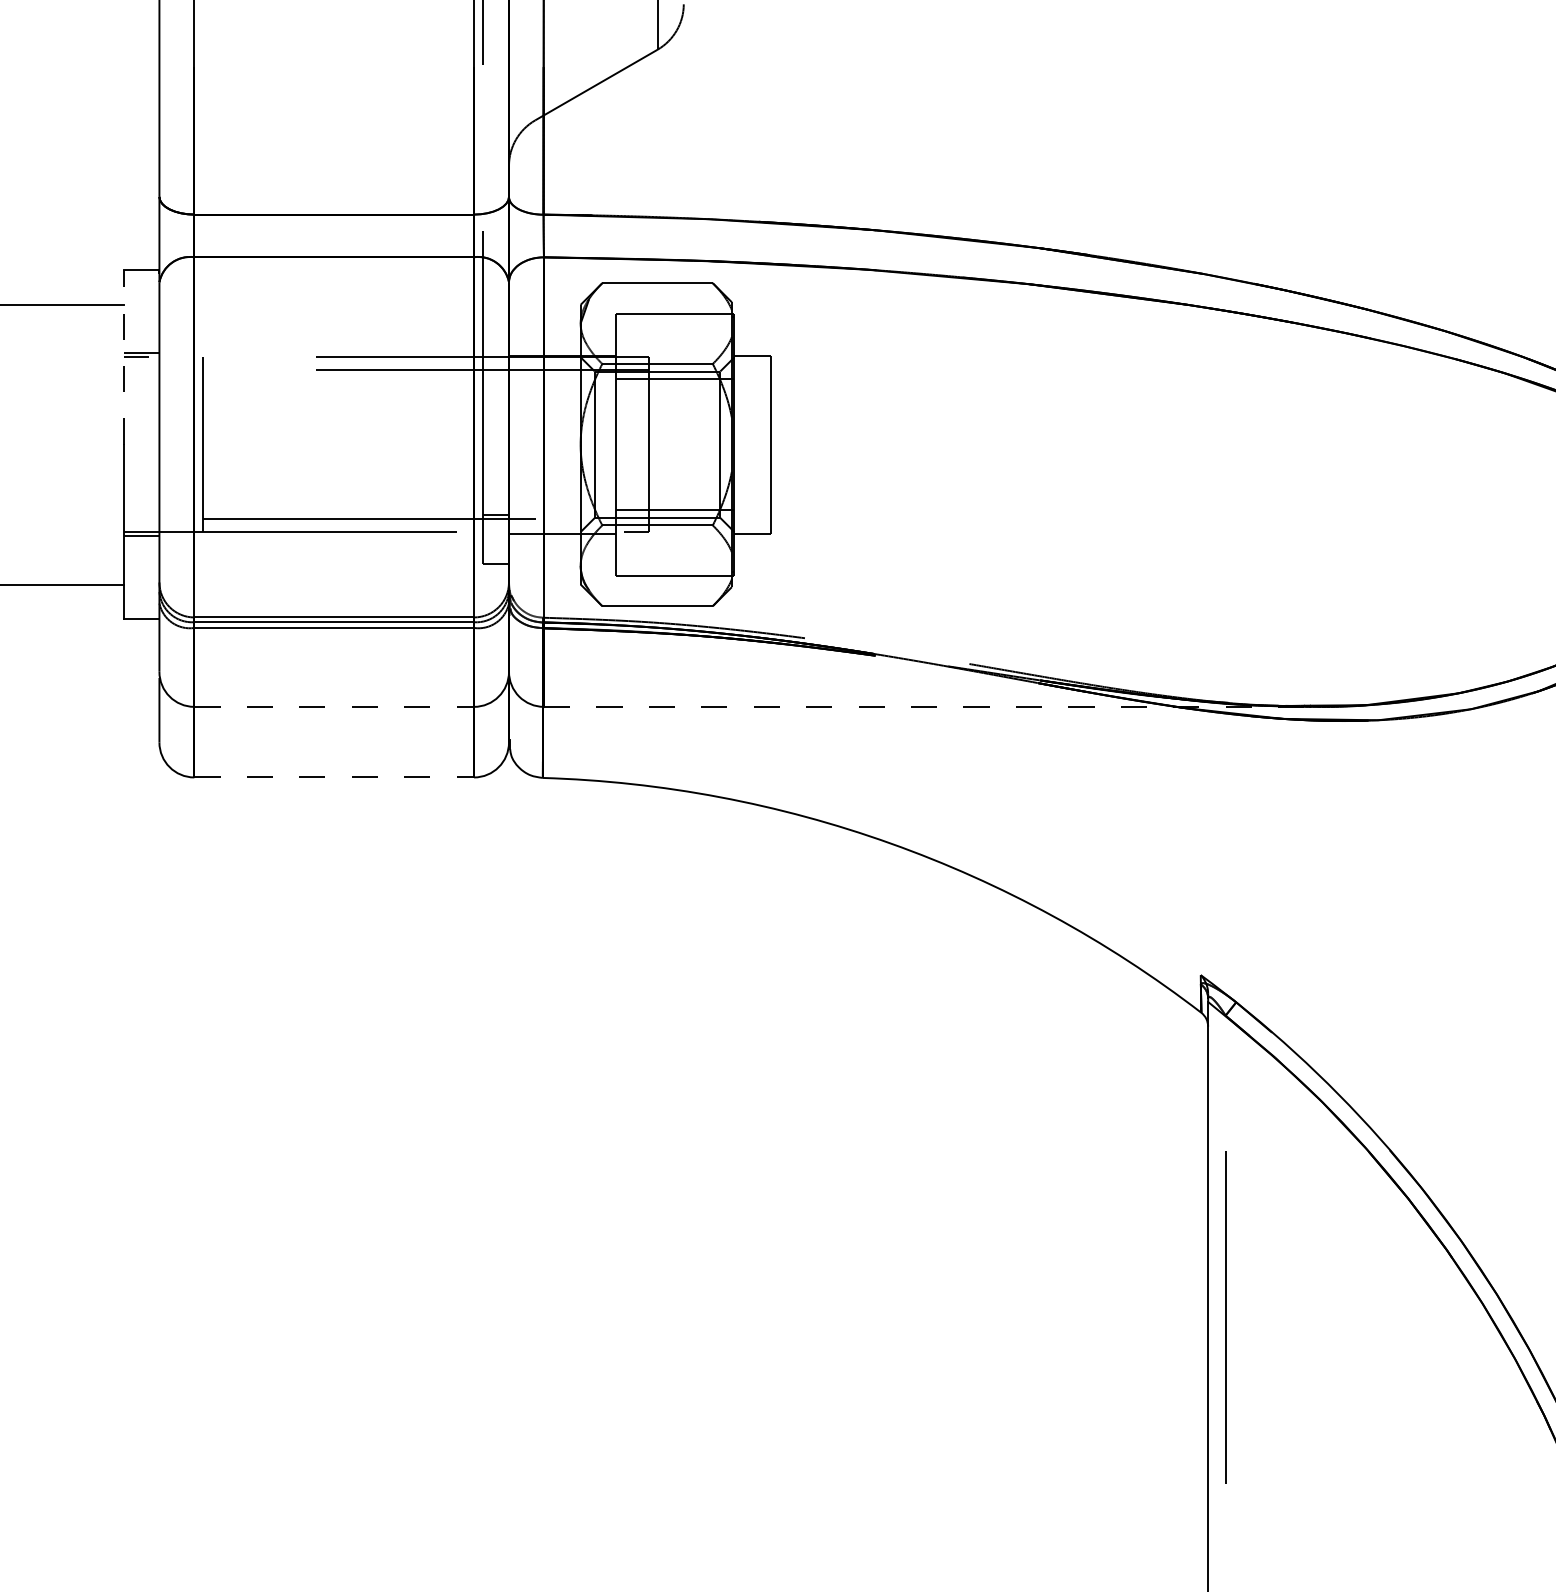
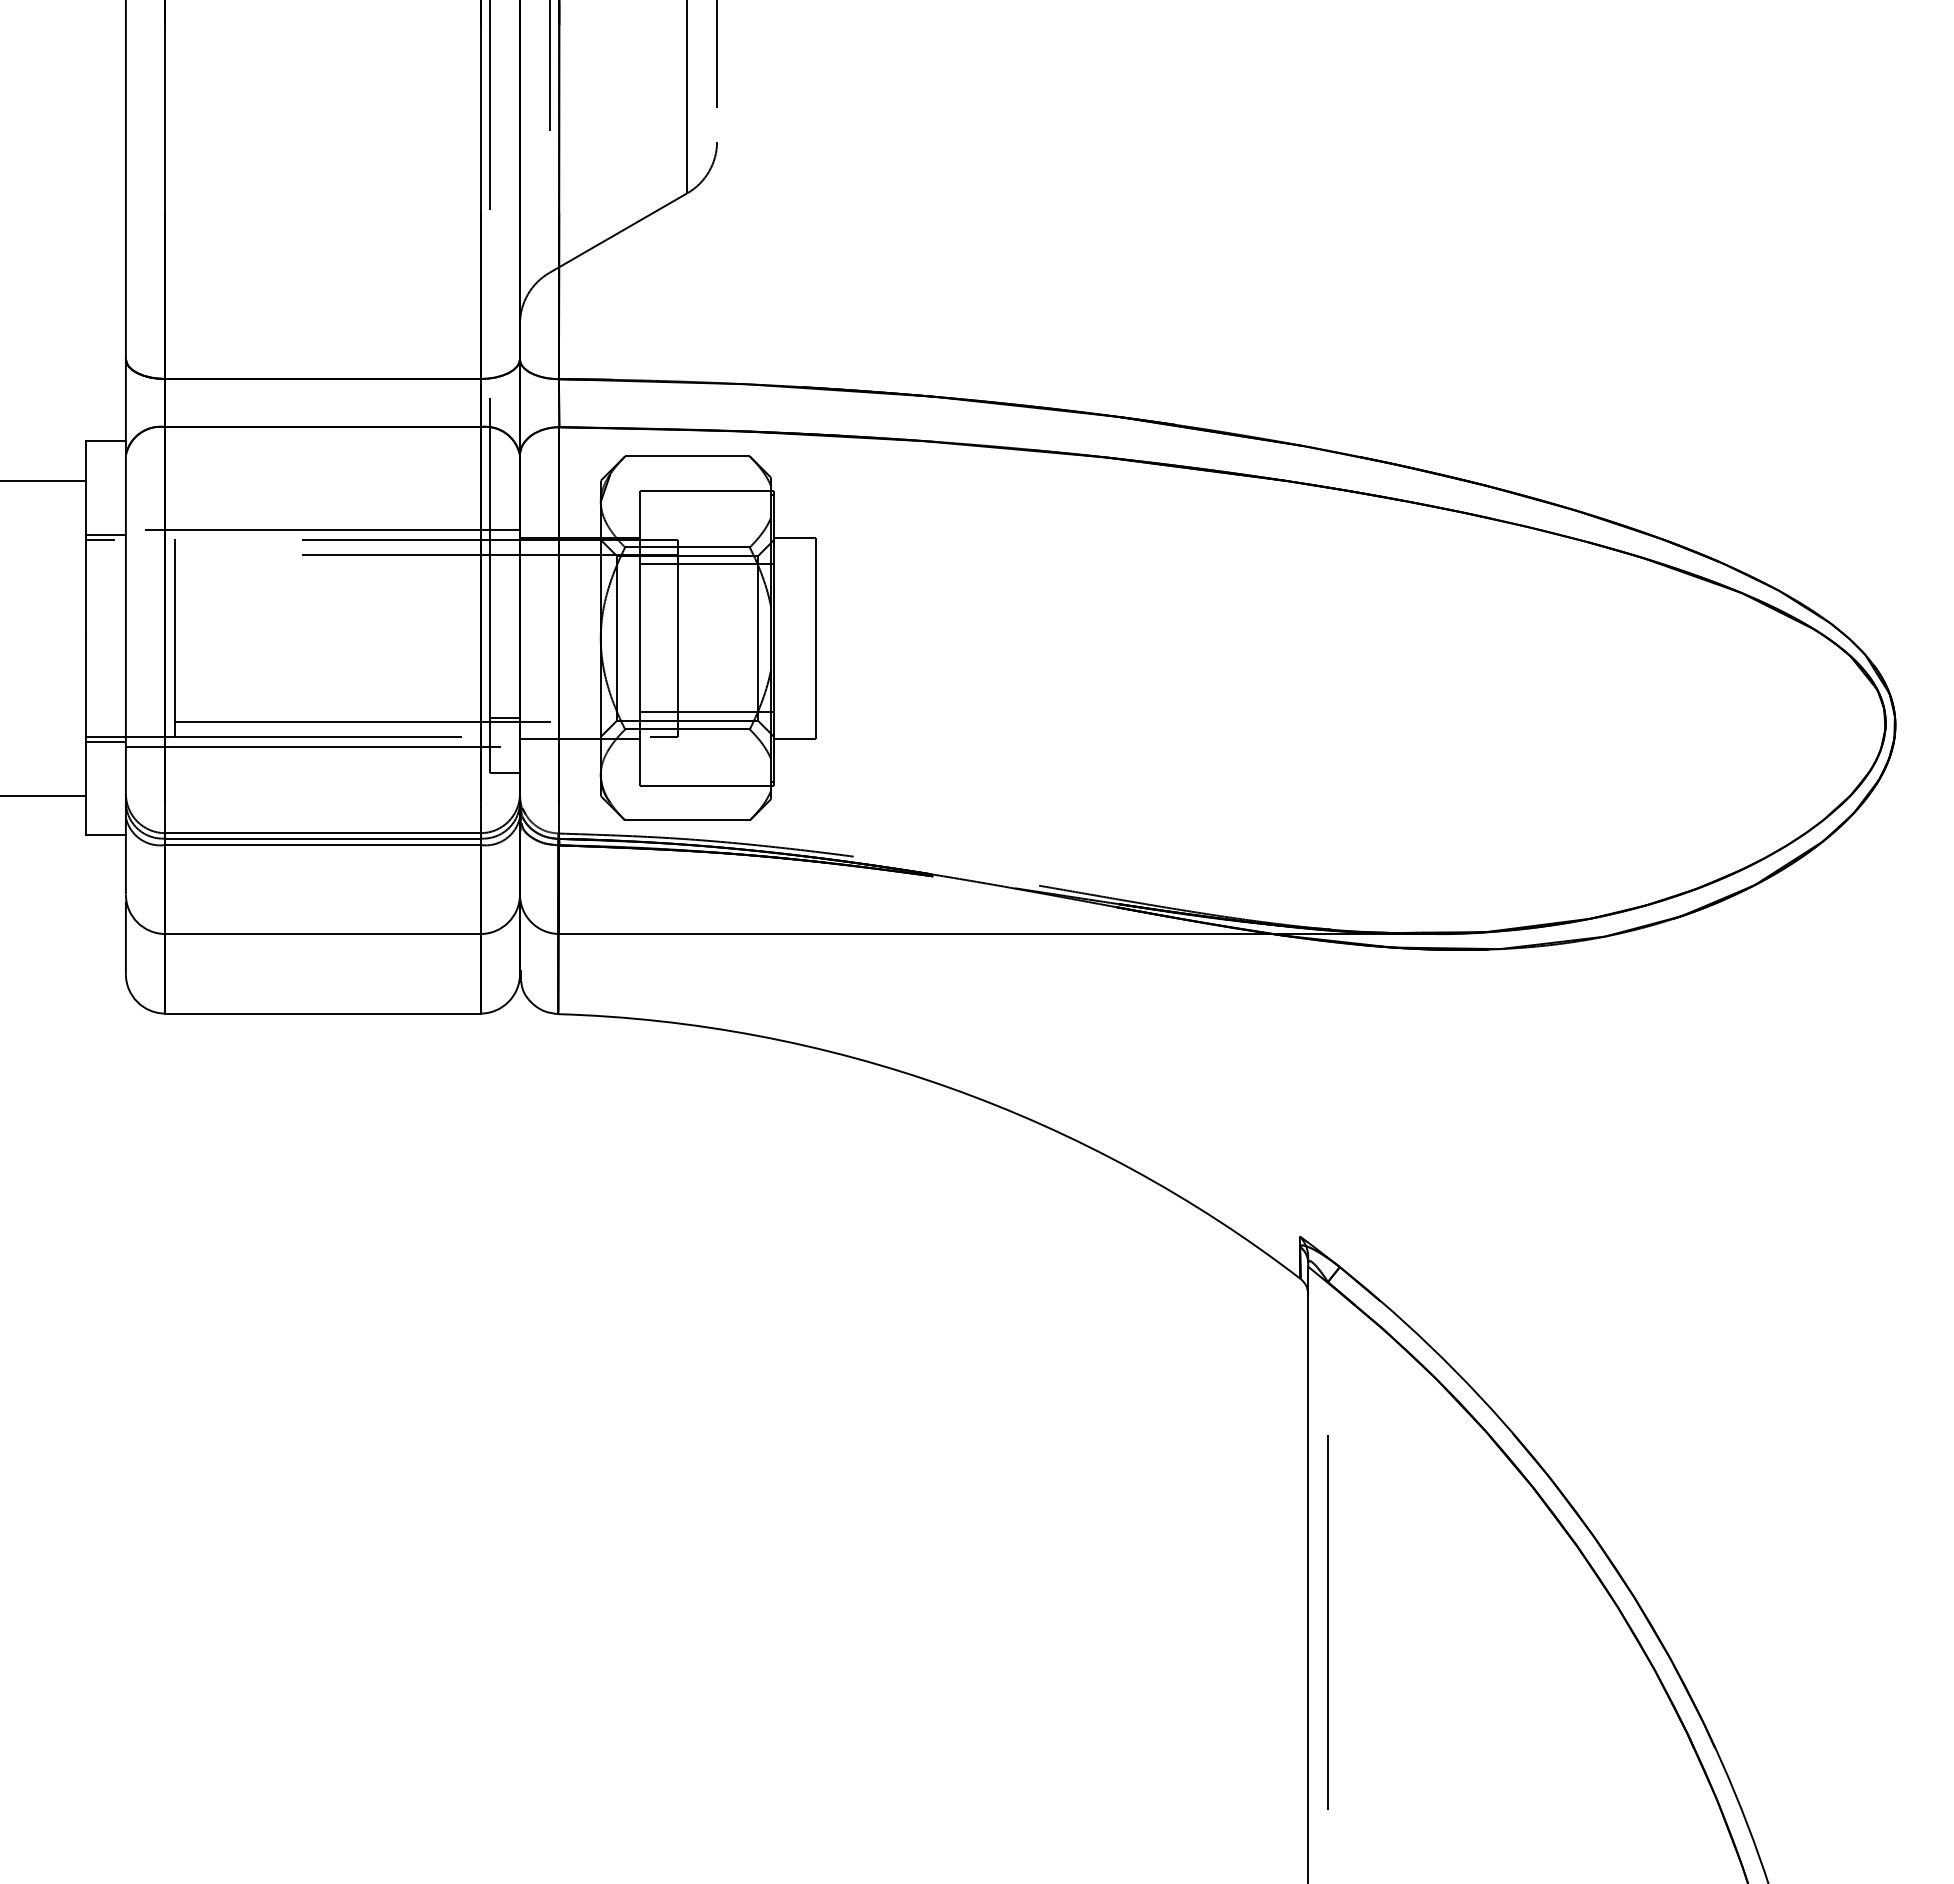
line: (333, 348) -> (322, 530), added
line: (124, 356) -> (86, 539), dashed -> solid
line: (333, 540) -> (322, 746), added
line: (333, 707) -> (322, 934), dashed -> solid
line: (927, 707) -> (991, 934), dashed -> solid
line: (333, 777) -> (322, 1013), dashed -> solid

